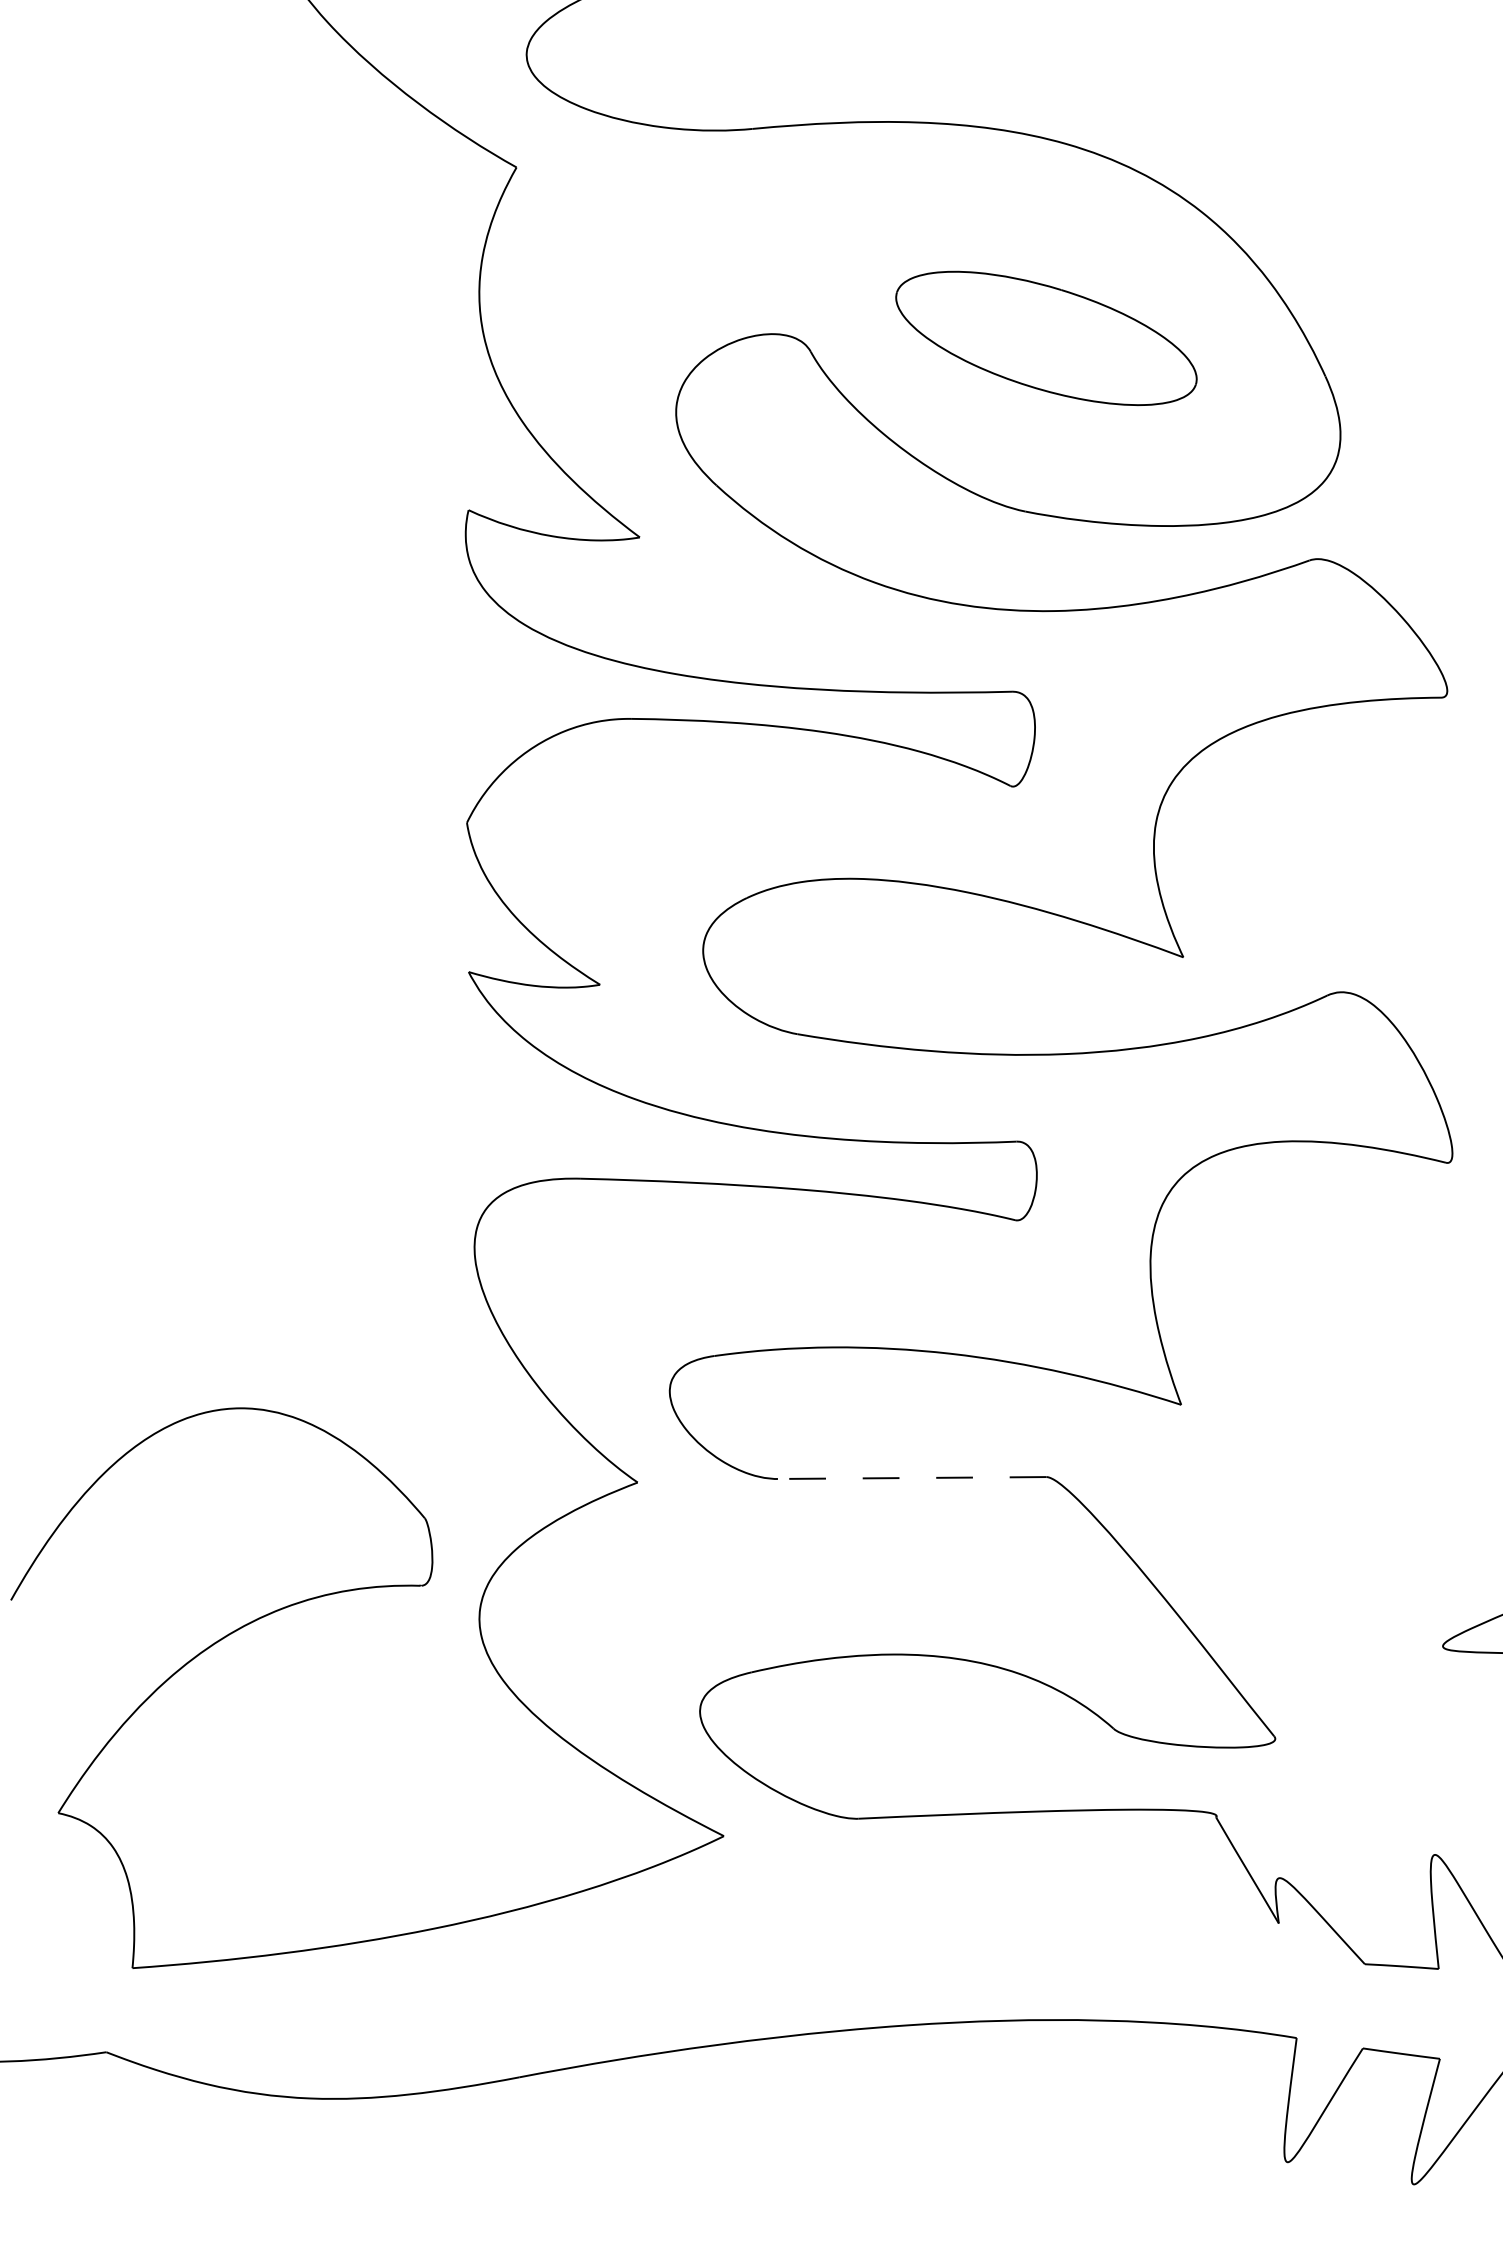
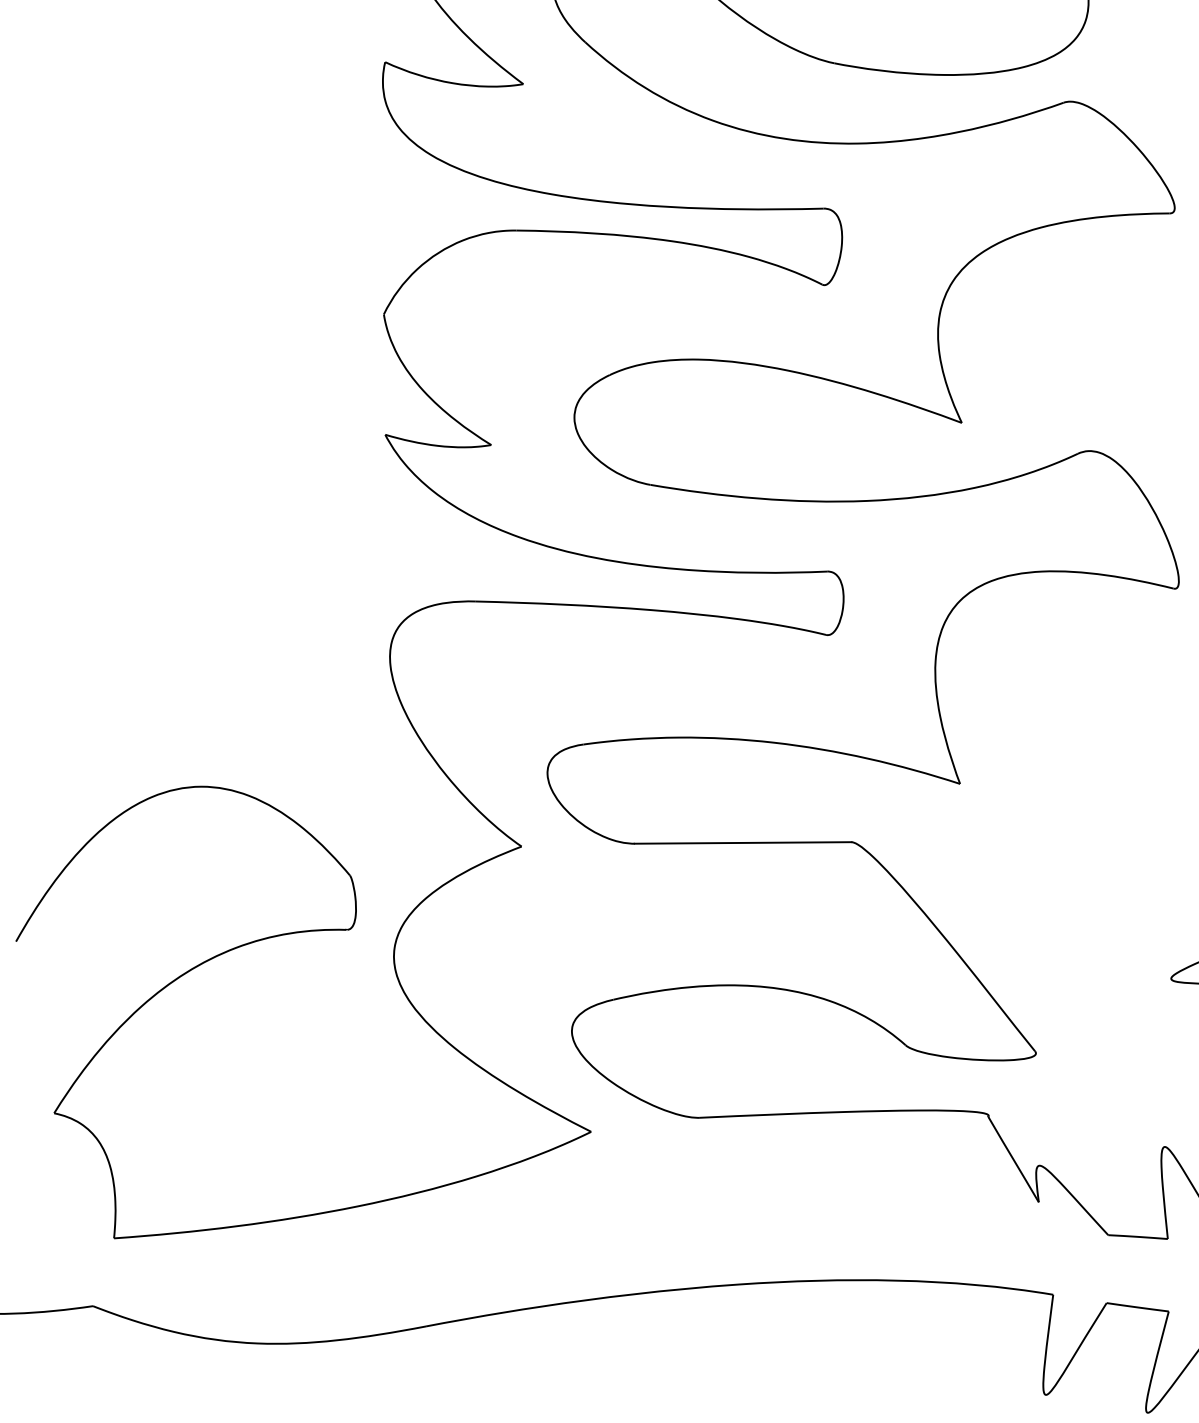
line: (911, 1478) -> (742, 843), dashed -> solid

